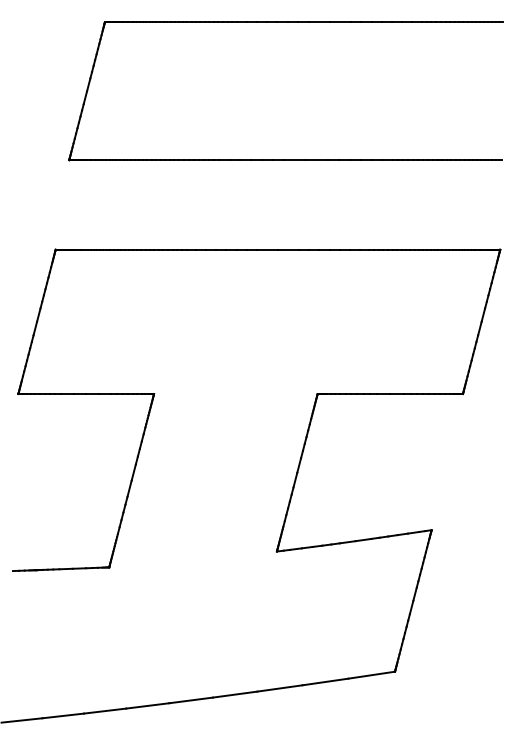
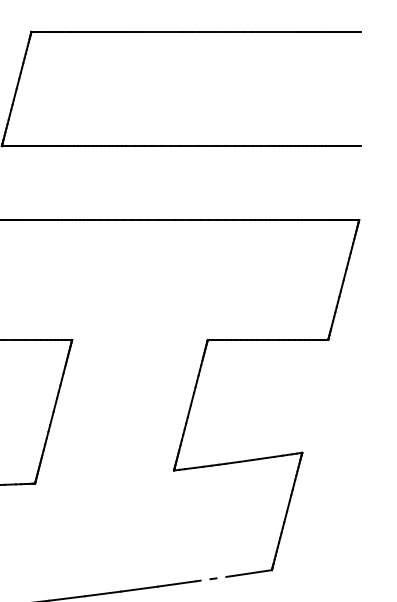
line: (324, 682) -> (213, 579), solid -> dashed

